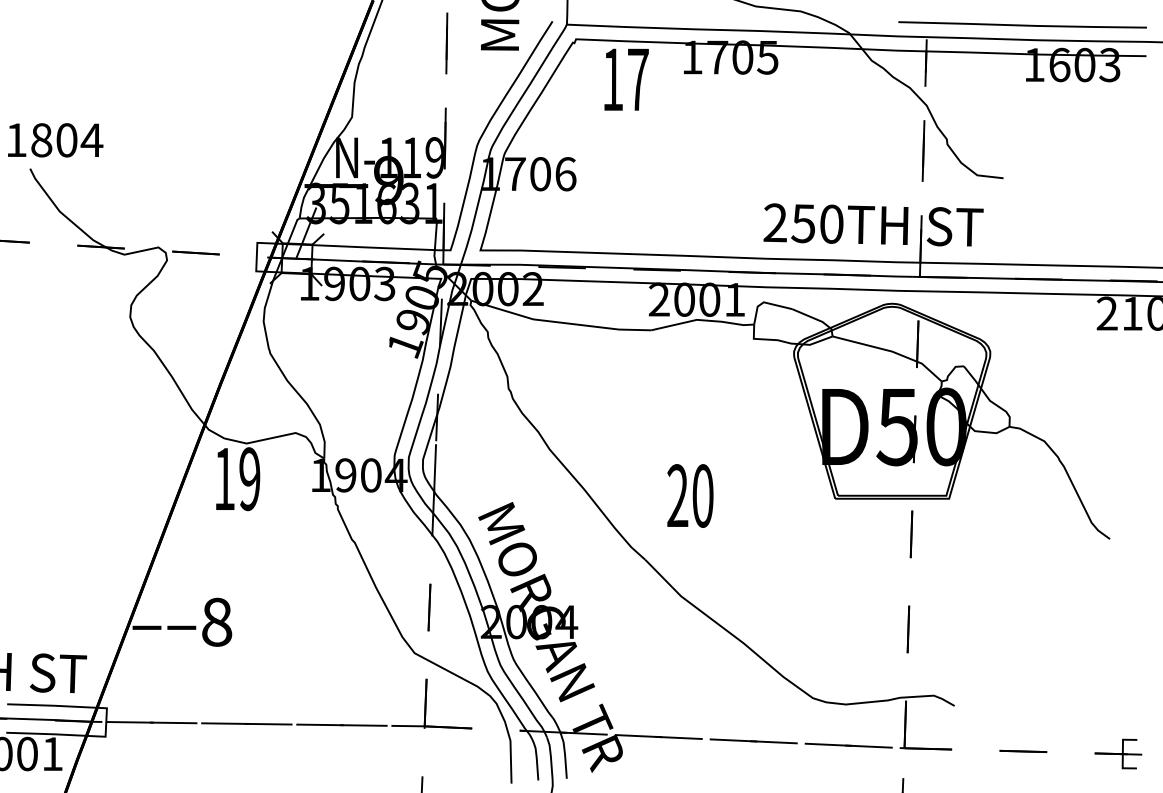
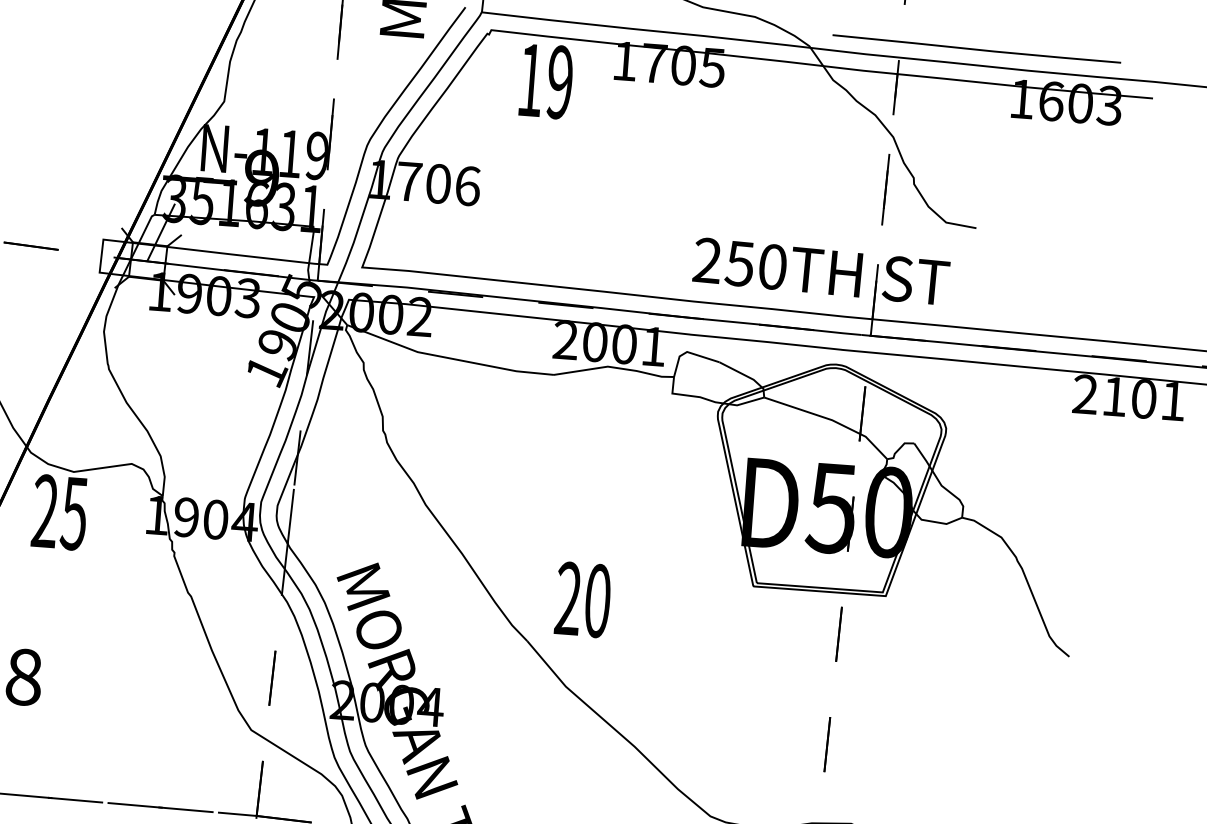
line: (1022, 24) -> (976, 48), moved
text: (637, 79) -> (559, 82), 17 -> 19
text: (237, 479) -> (60, 513), 19 -> 25
text: (690, 495) -> (583, 599), moved

